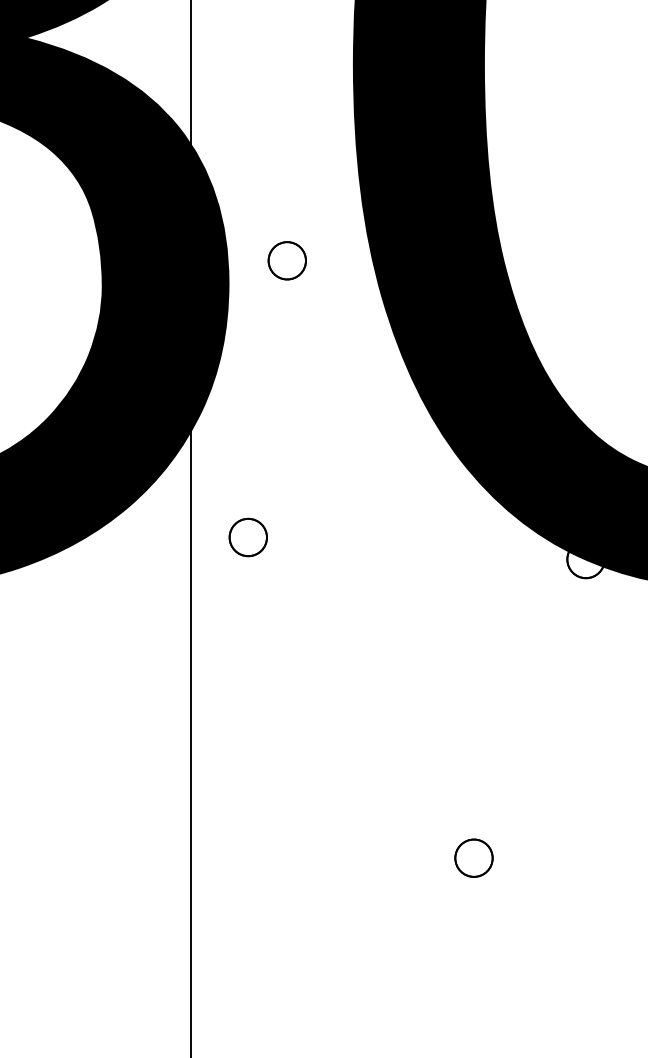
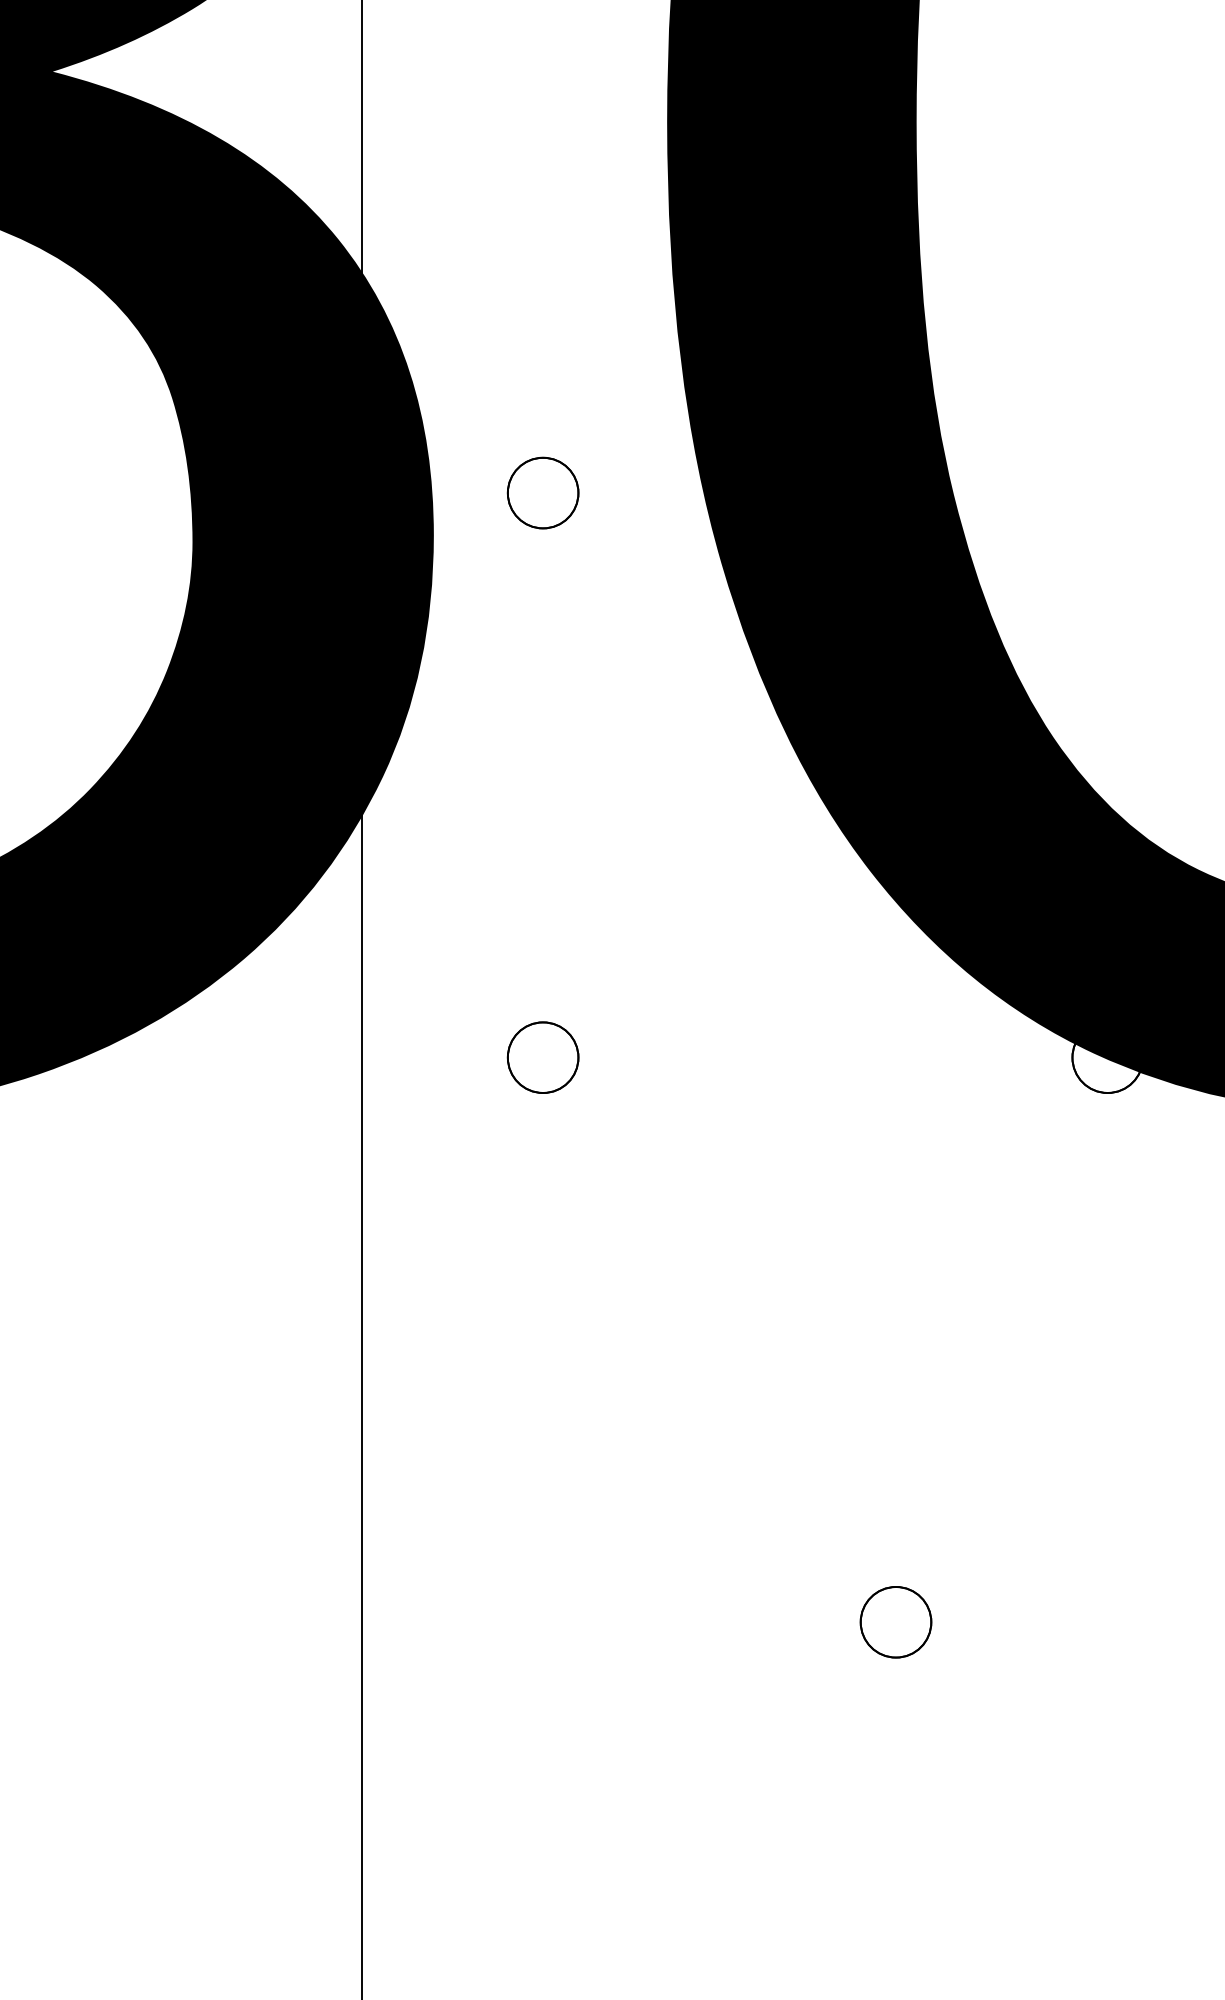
part: (247, 537) -> (541, 1057), moved

